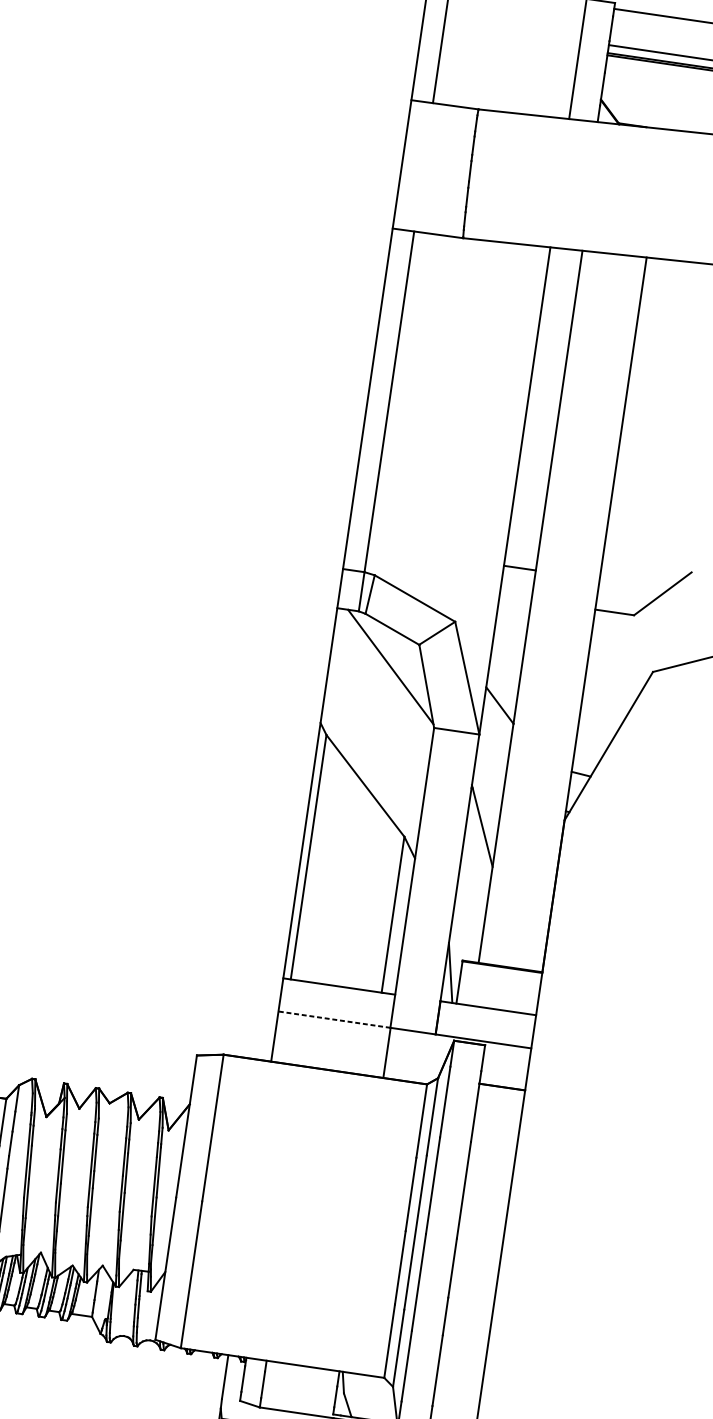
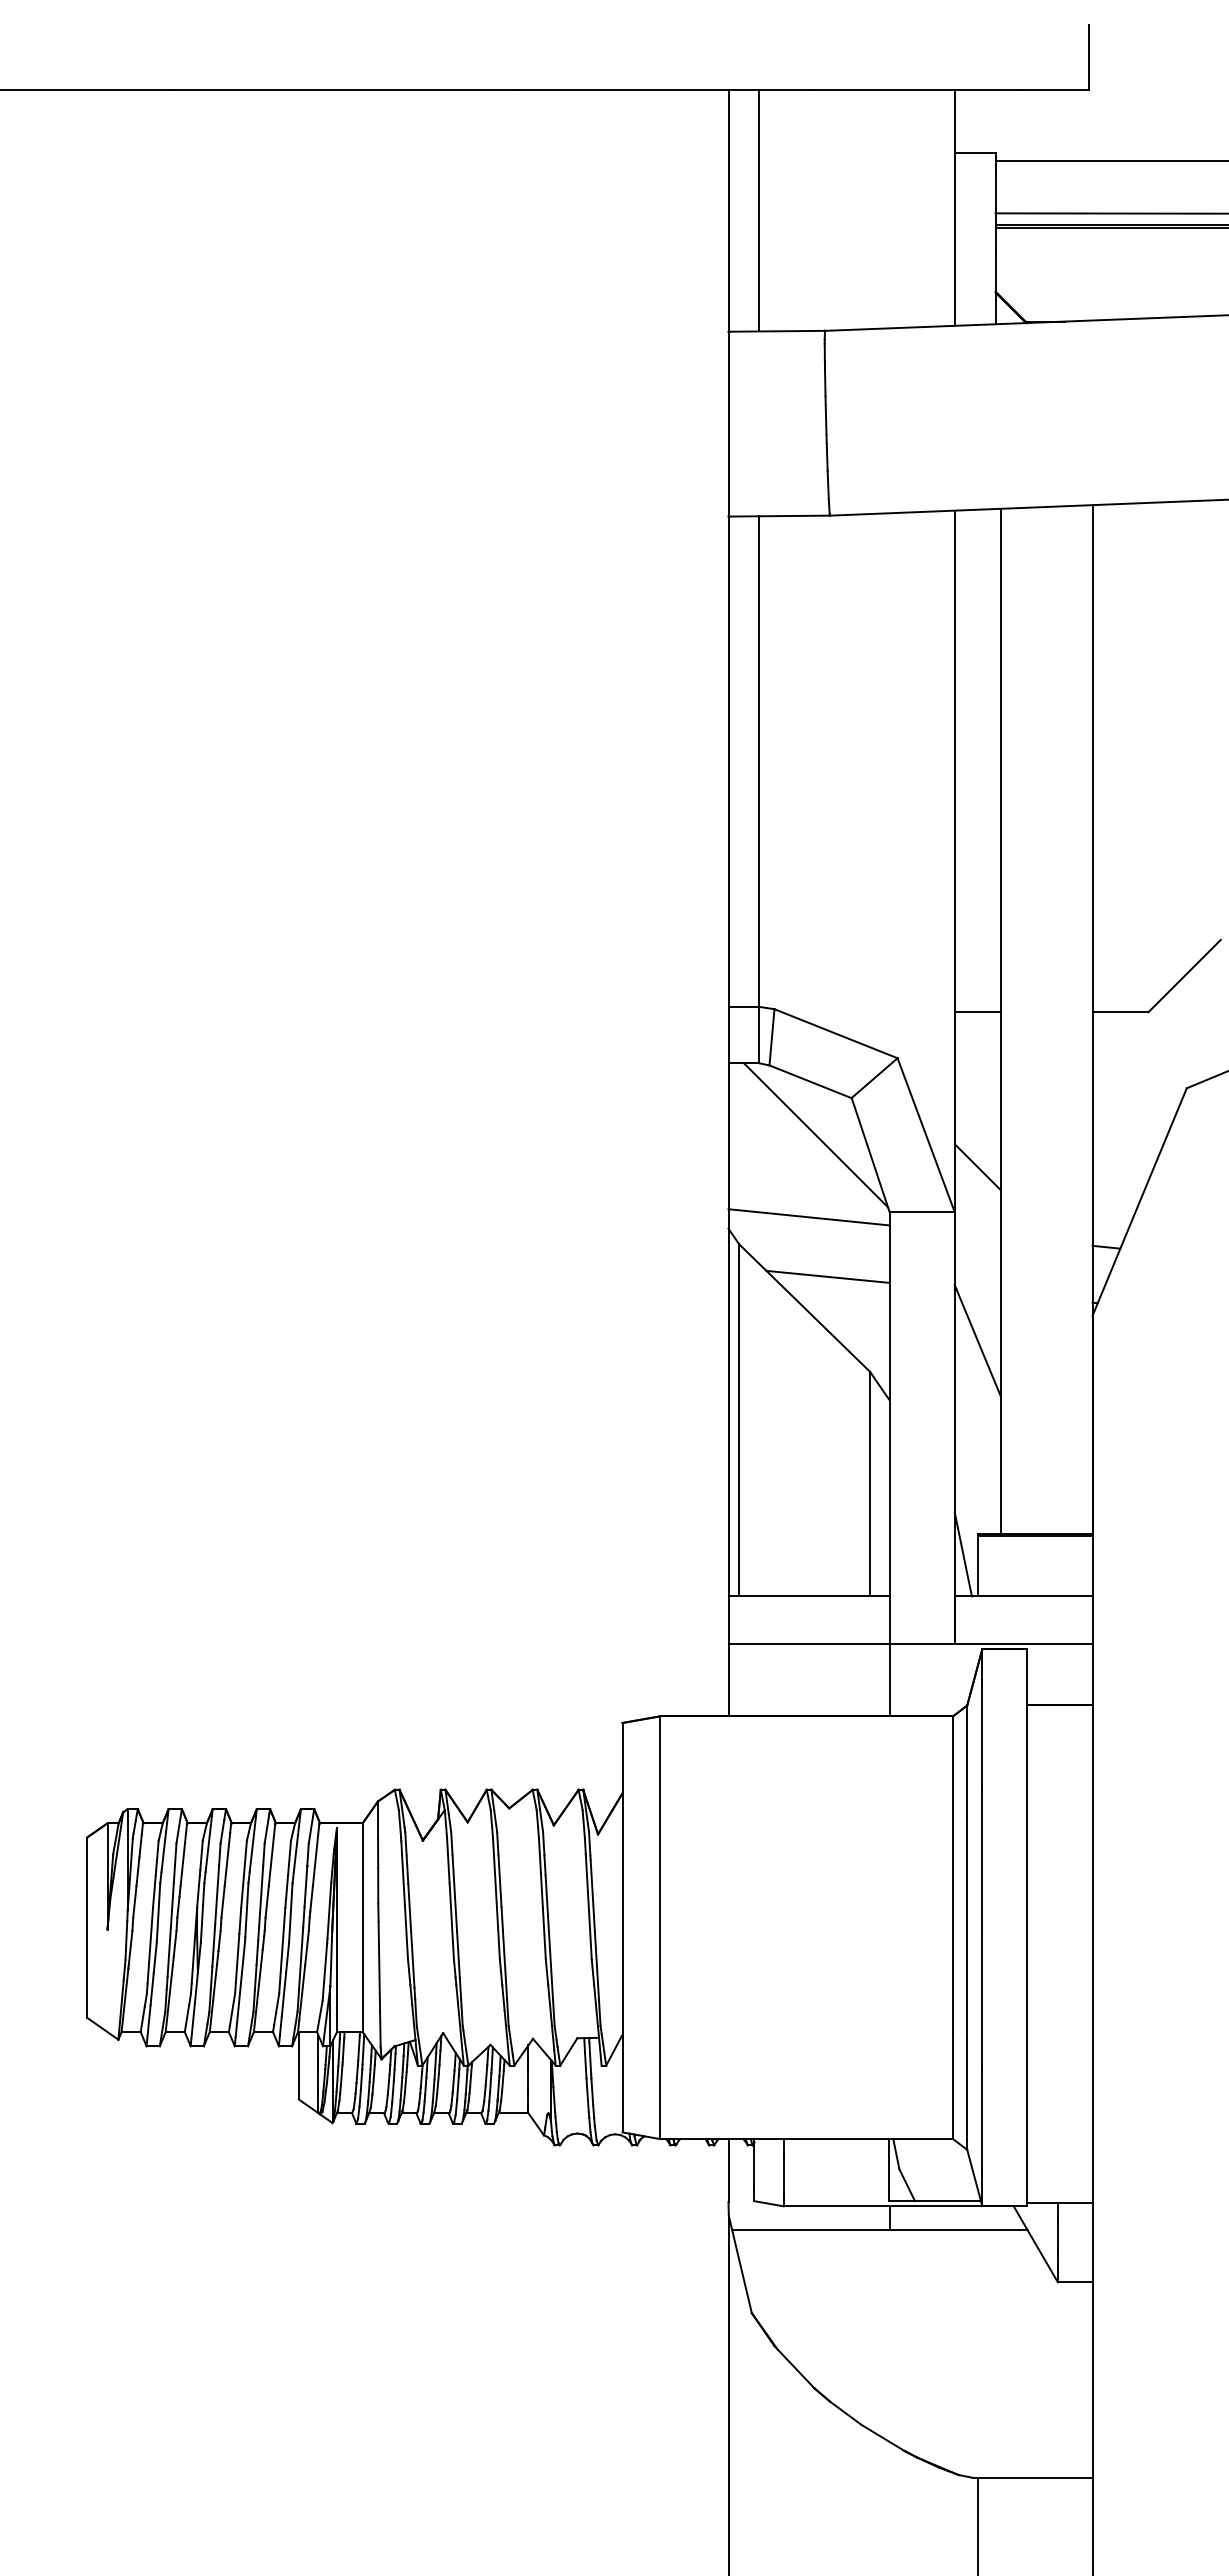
line: (519, 568) -> (977, 1012), moved
line: (377, 723) -> (808, 1217), added
line: (384, 766) -> (827, 1276), added
line: (334, 1019) -> (809, 1644), dashed -> solid

